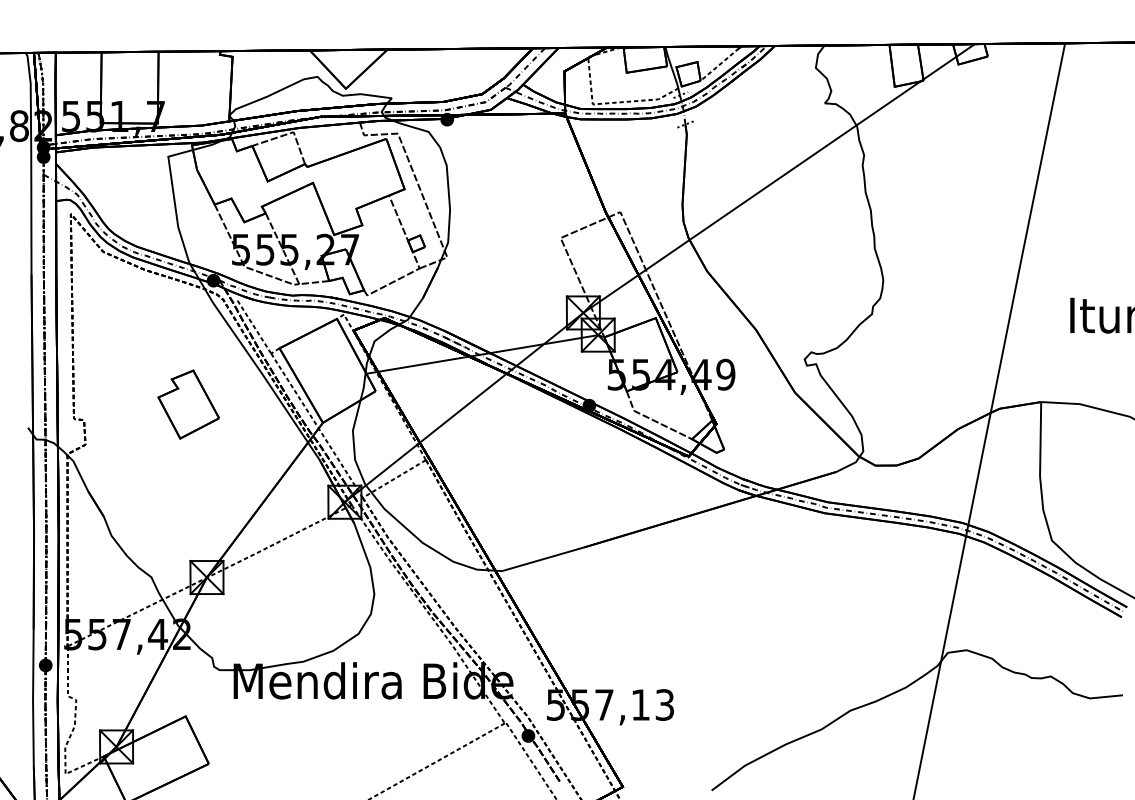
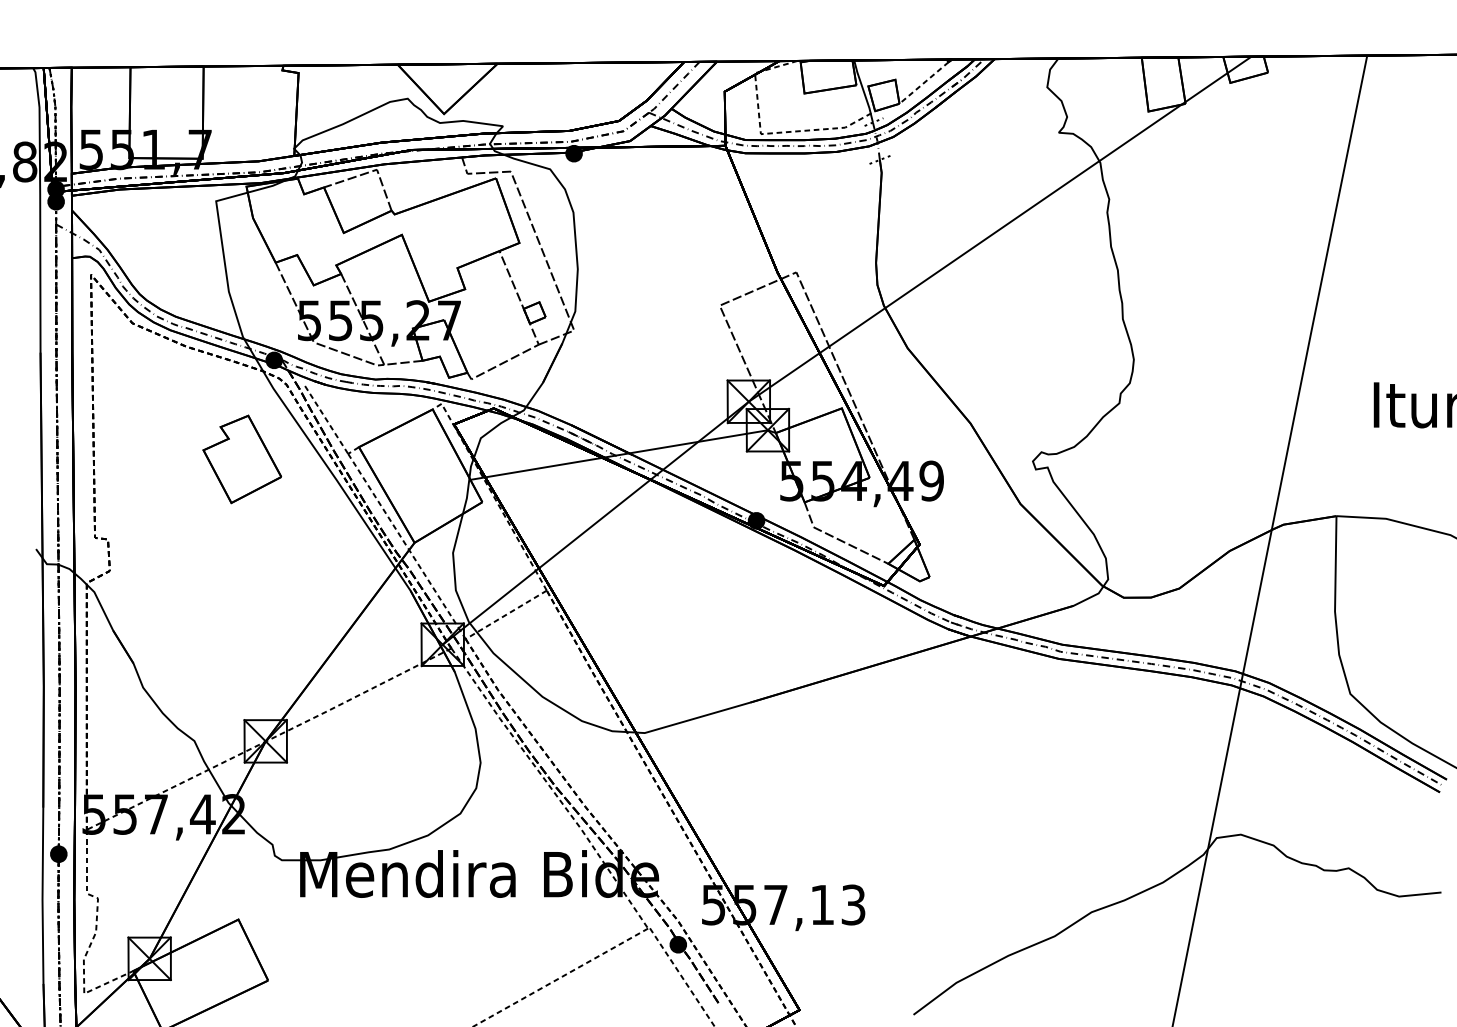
part: (188, 404) -> (242, 459), moved

